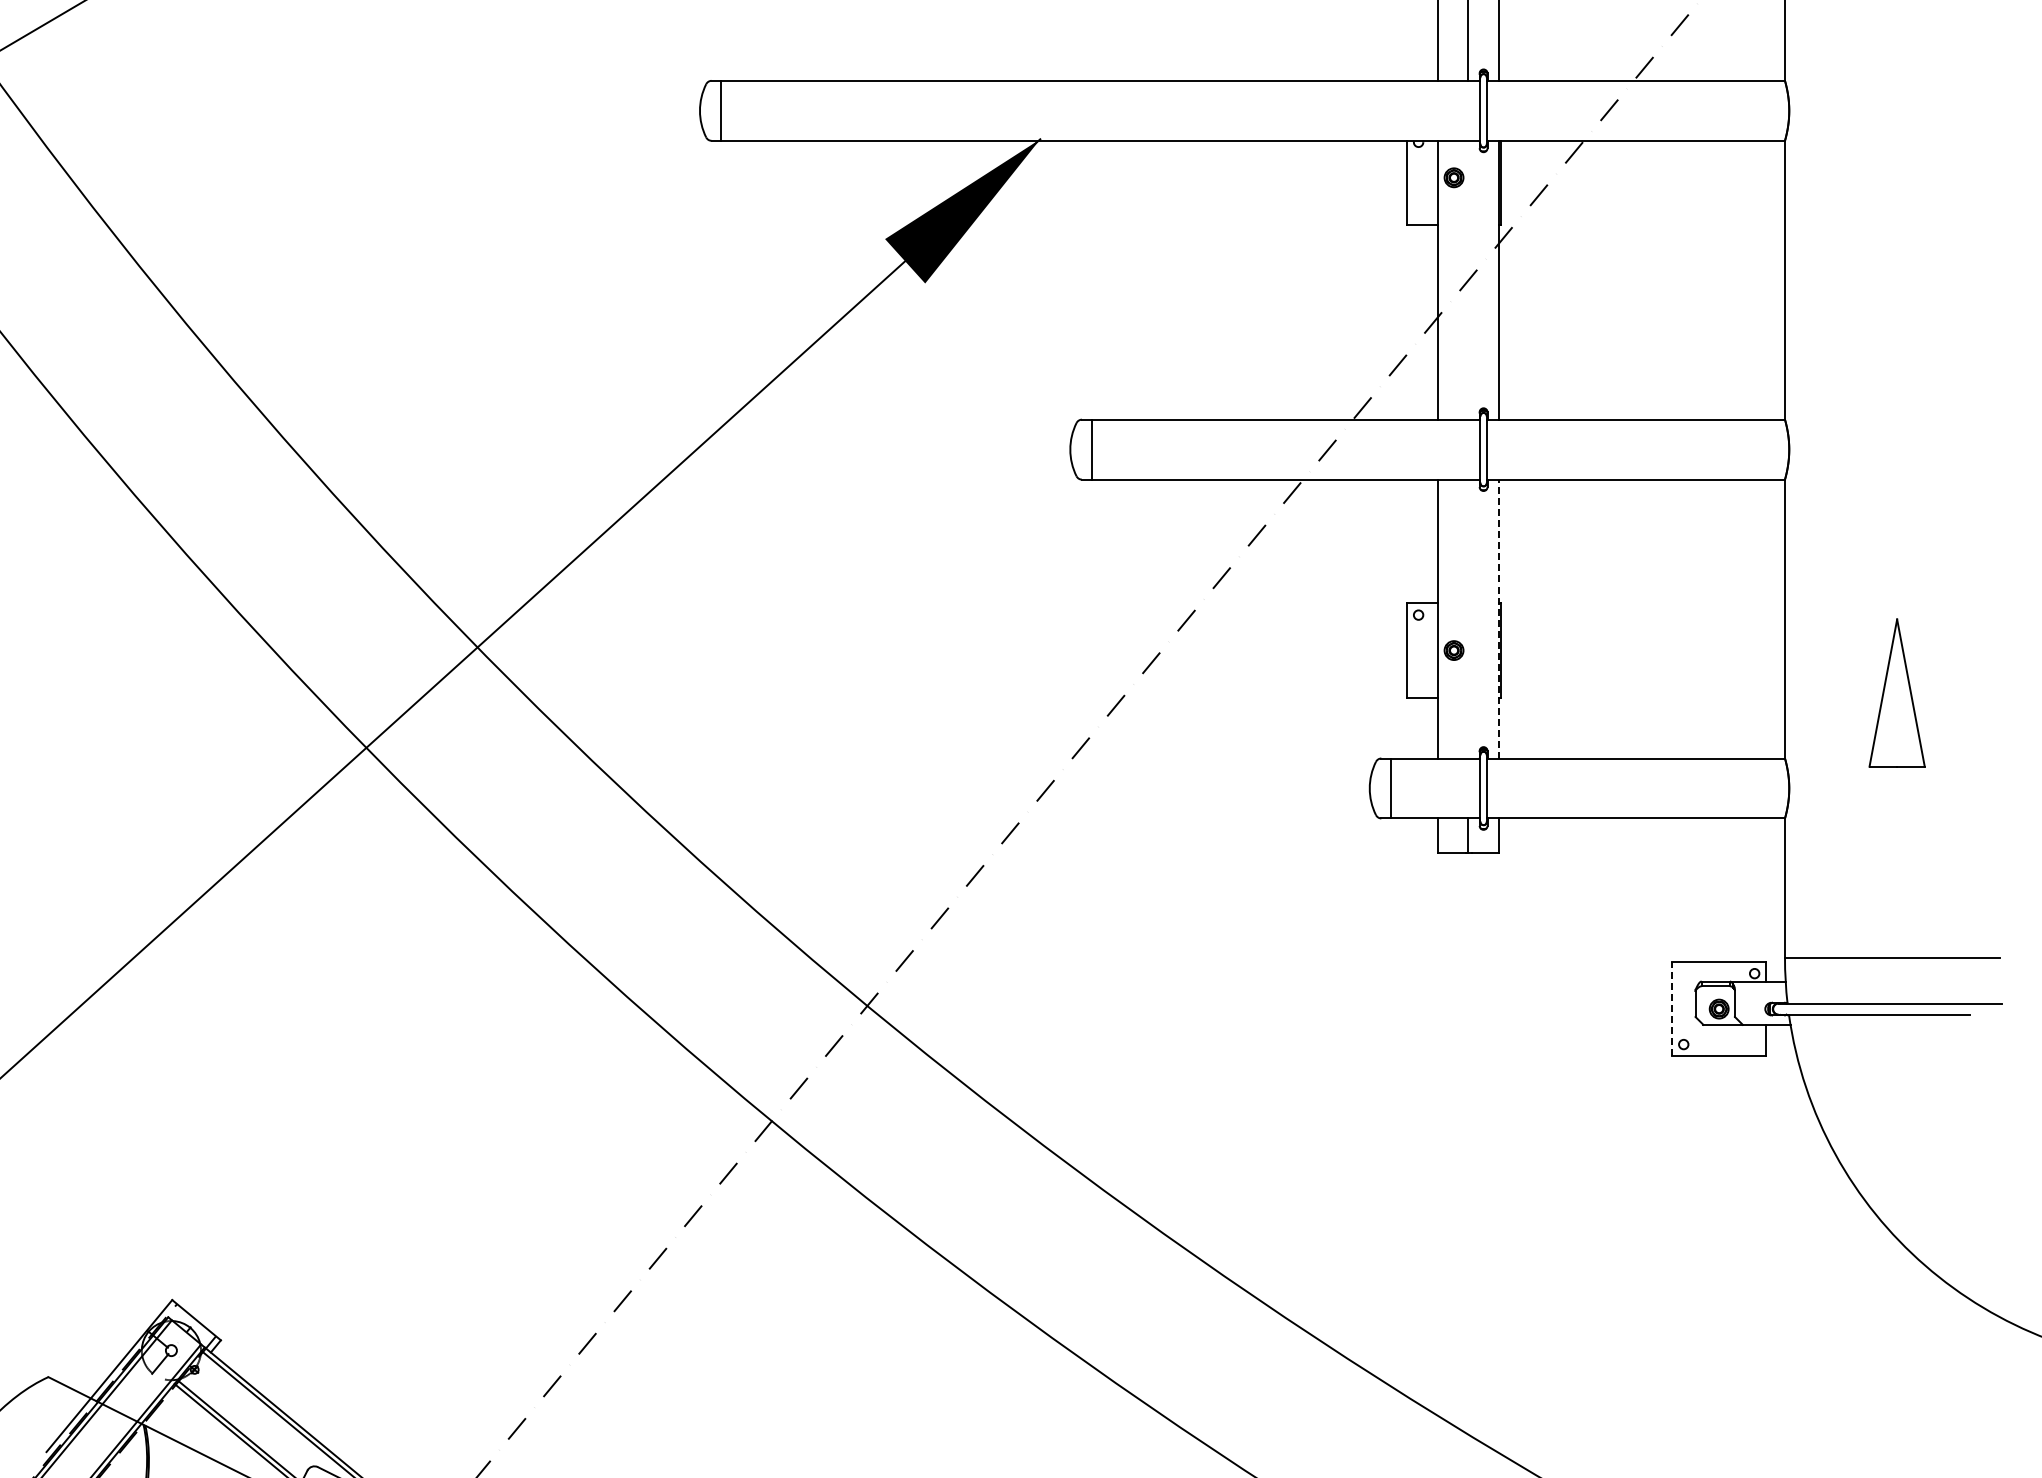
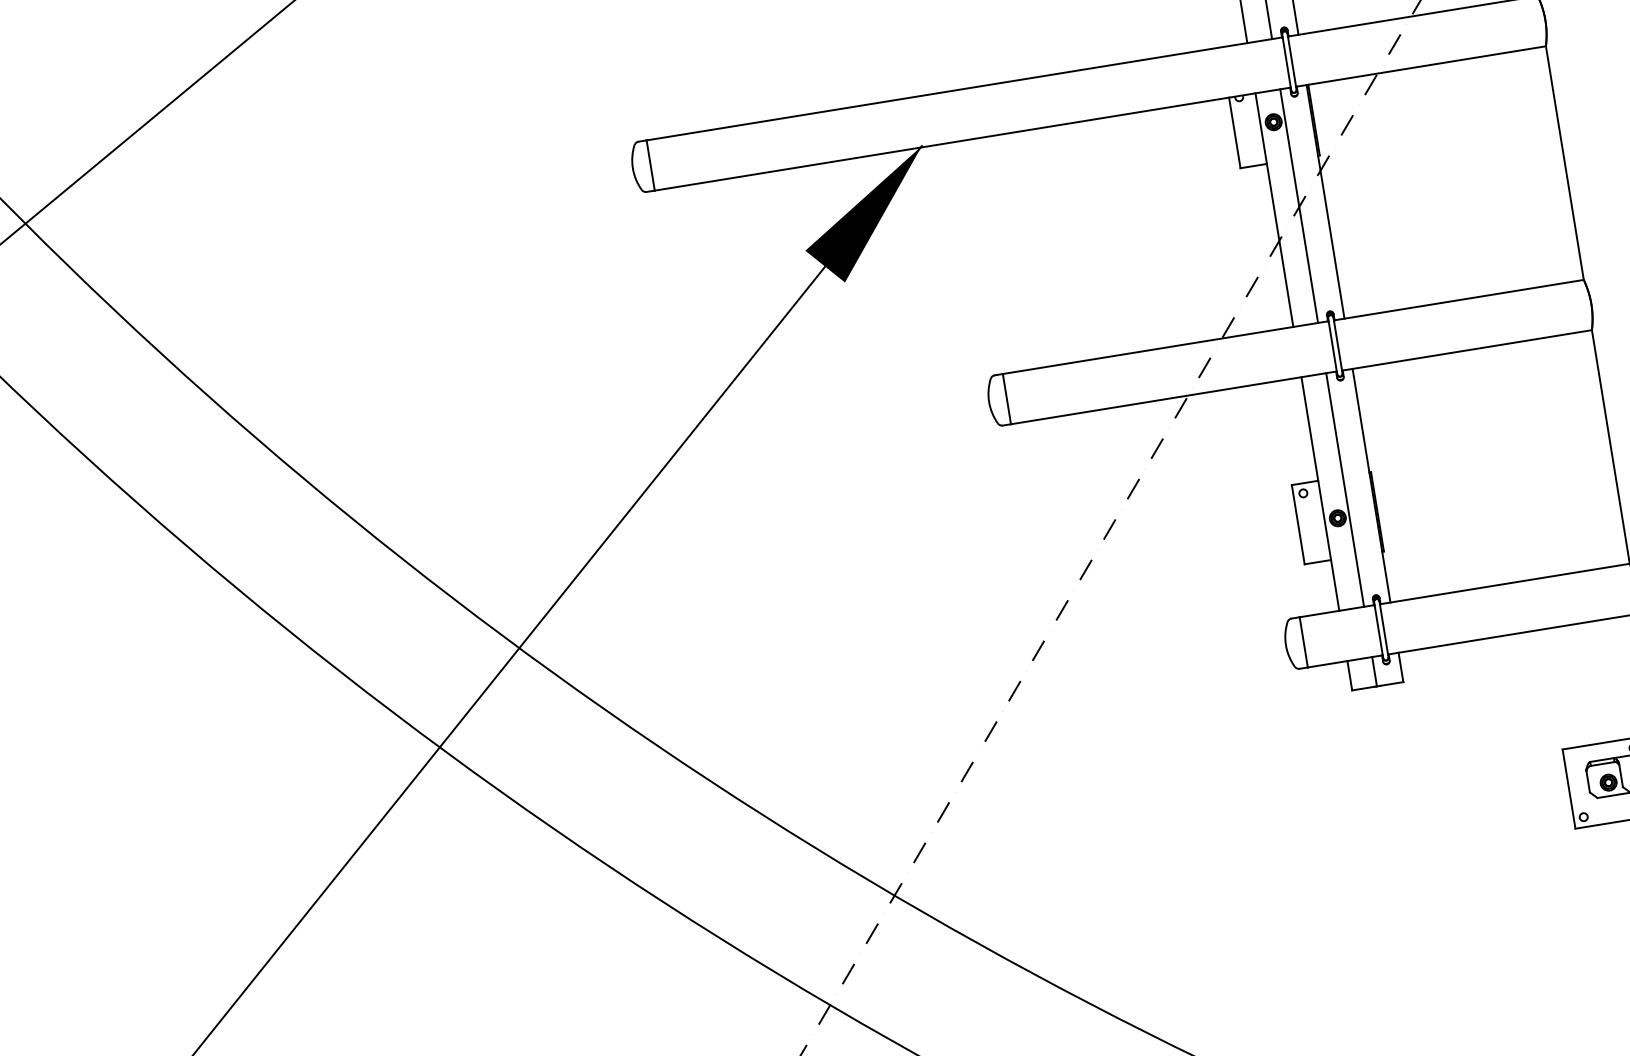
line: (1467, 279) -> (1298, 205), added
line: (1467, 618) -> (1344, 489), added
line: (1499, 618) -> (1371, 485), dashed -> solid
line: (1671, 1008) -> (1568, 788), dashed -> solid

